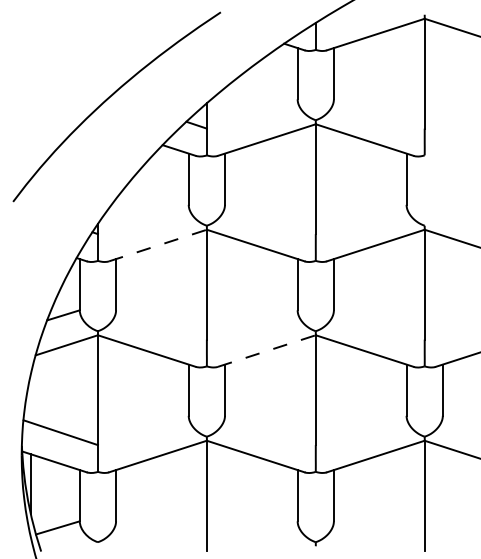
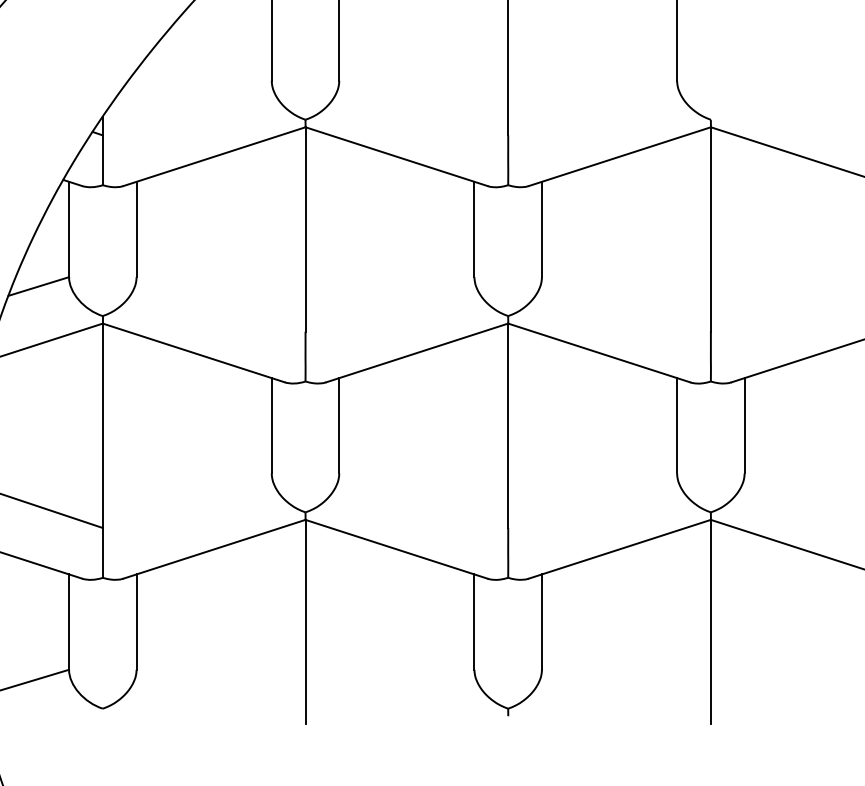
line: (158, 245) -> (215, 156), dashed -> solid
line: (267, 350) -> (418, 351), dashed -> solid

